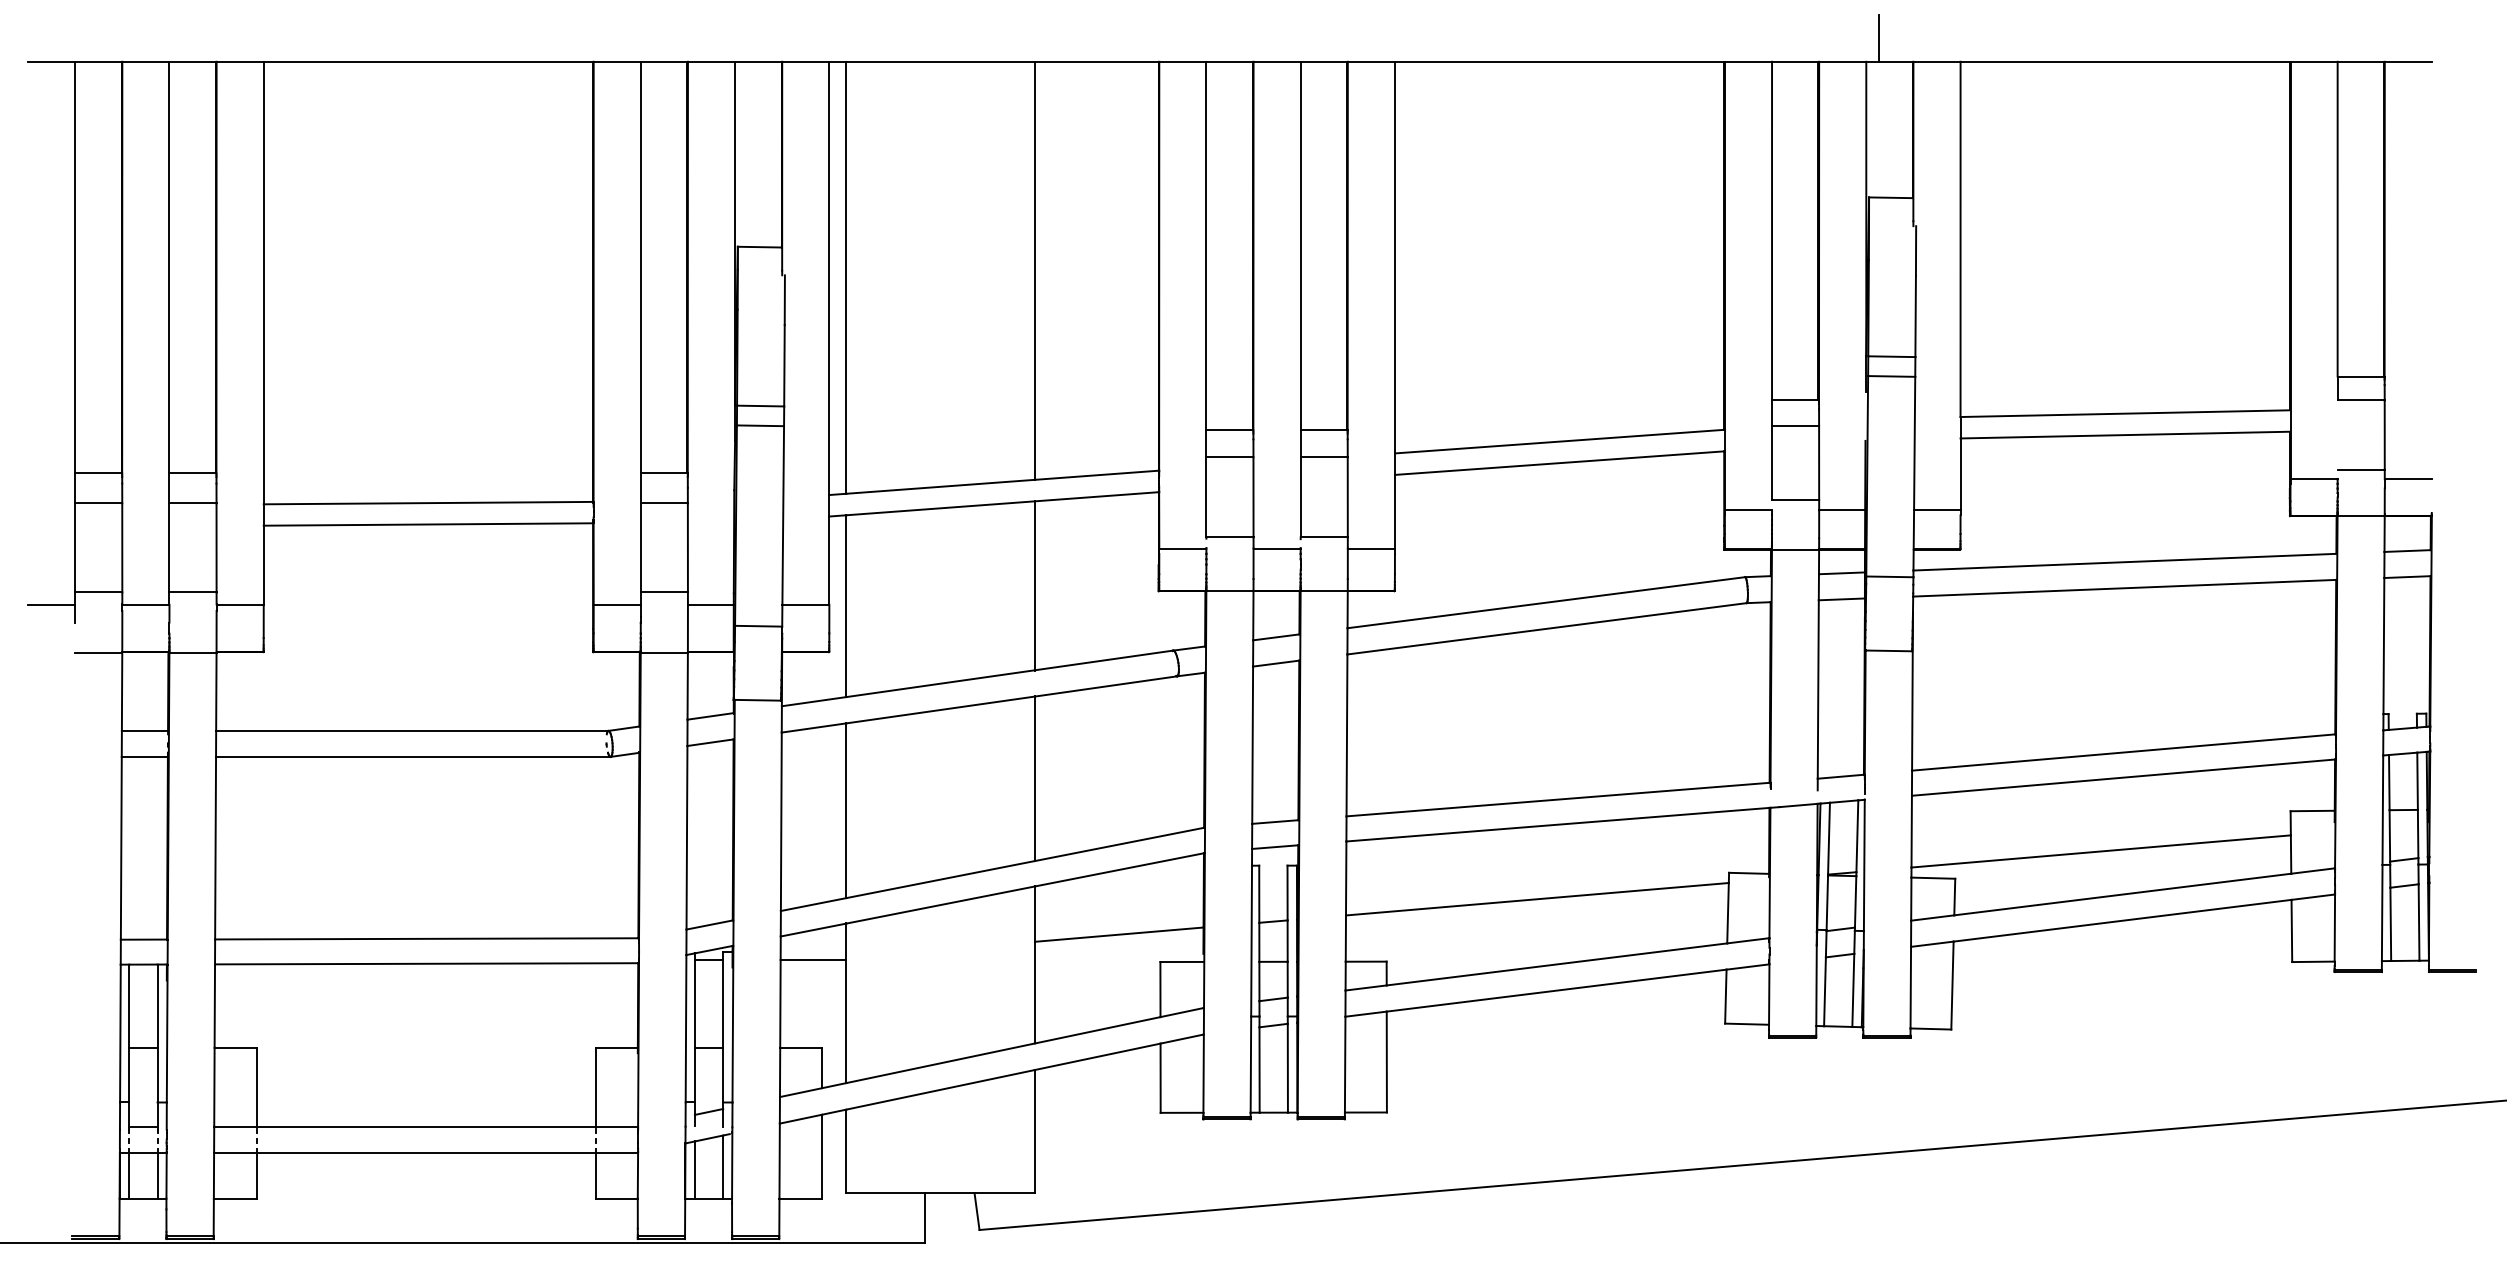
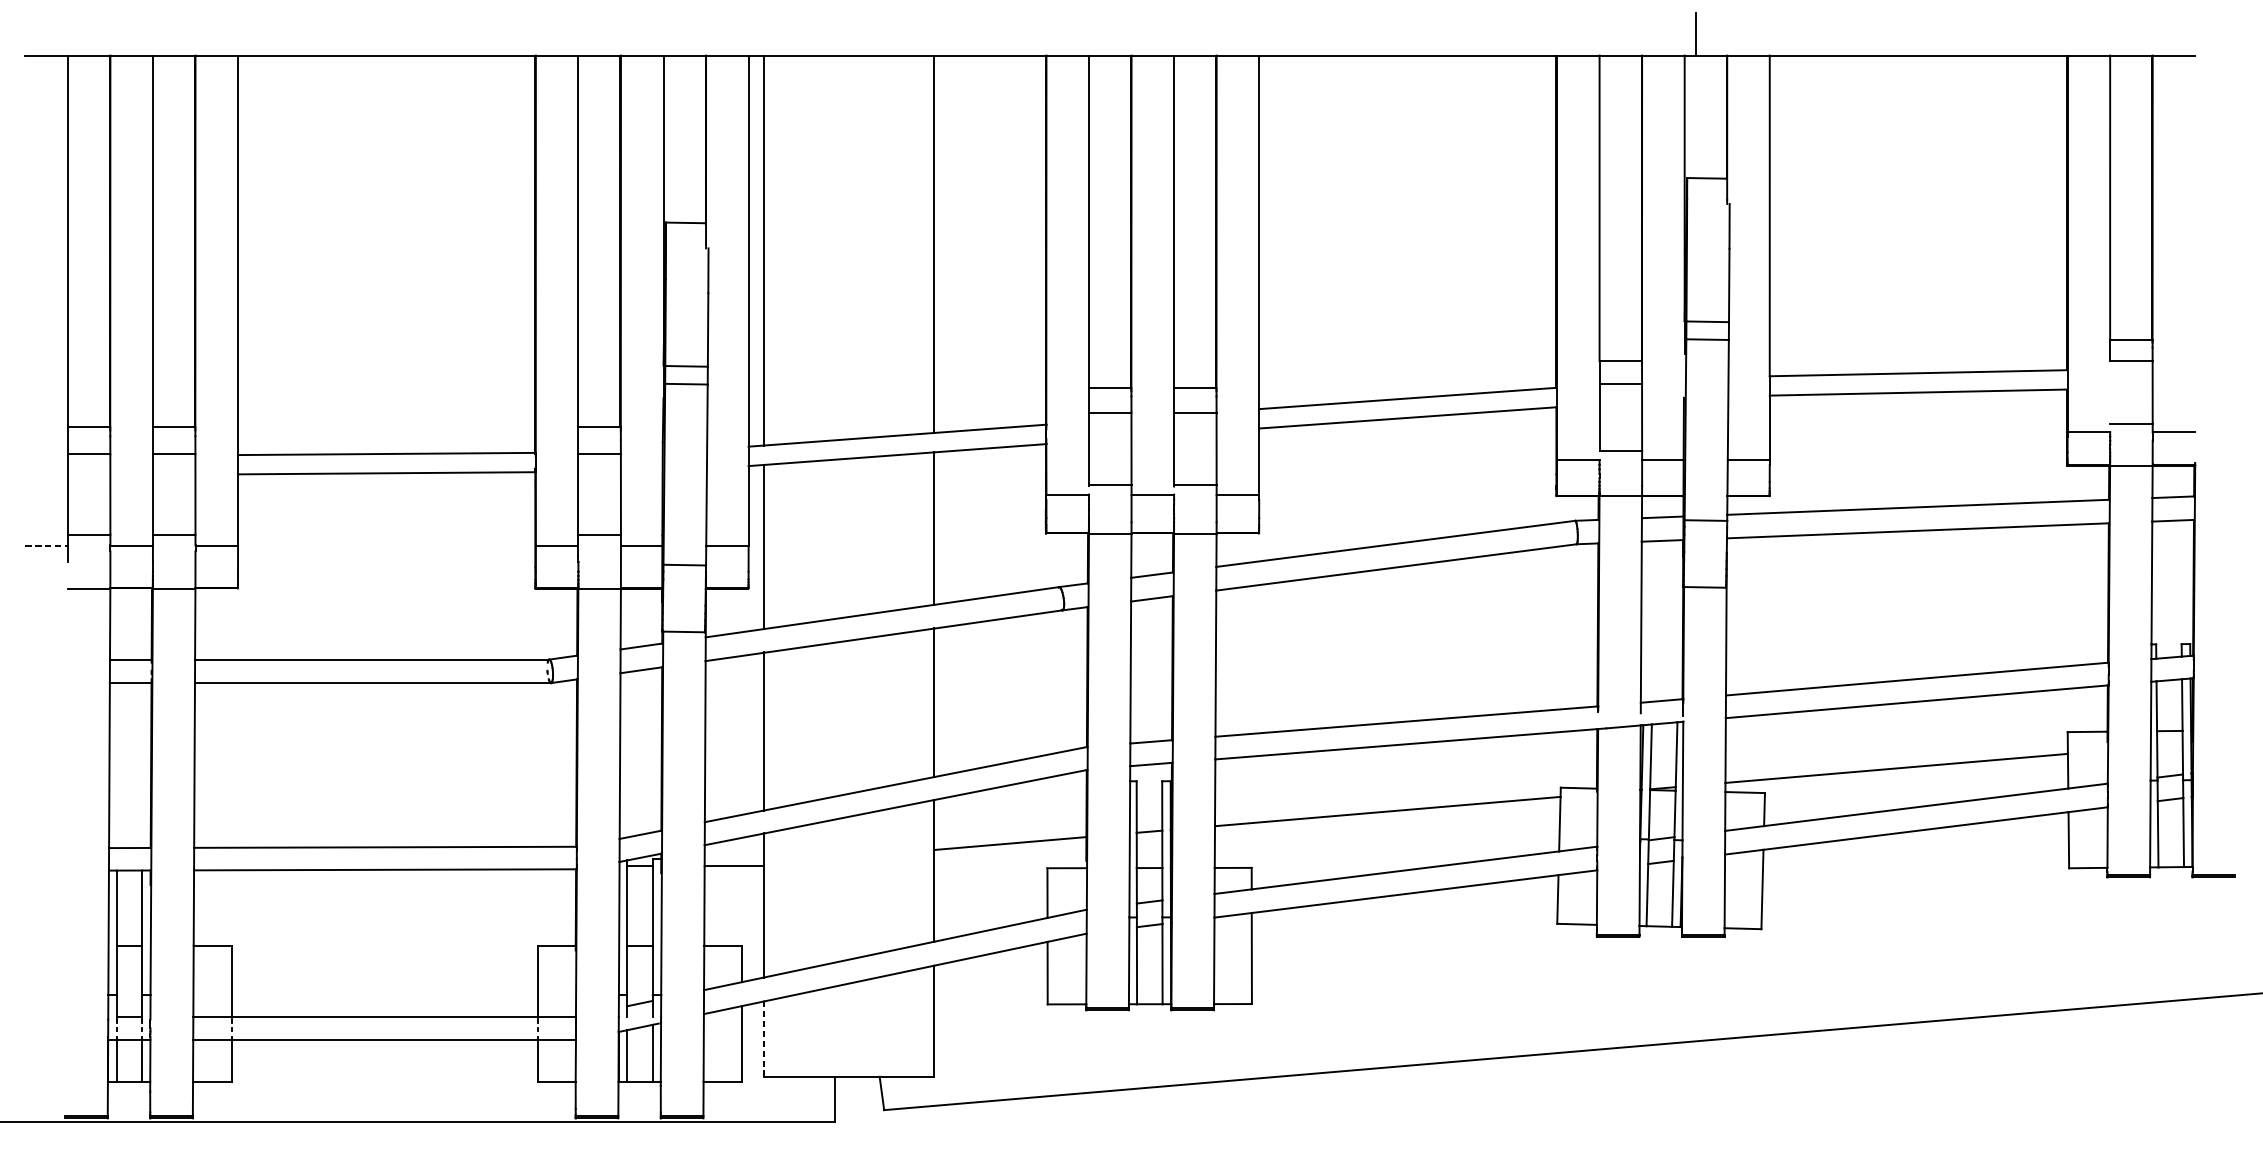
line: (51, 604) -> (46, 545), solid -> dashed
line: (846, 1151) -> (764, 1039), solid -> dashed

